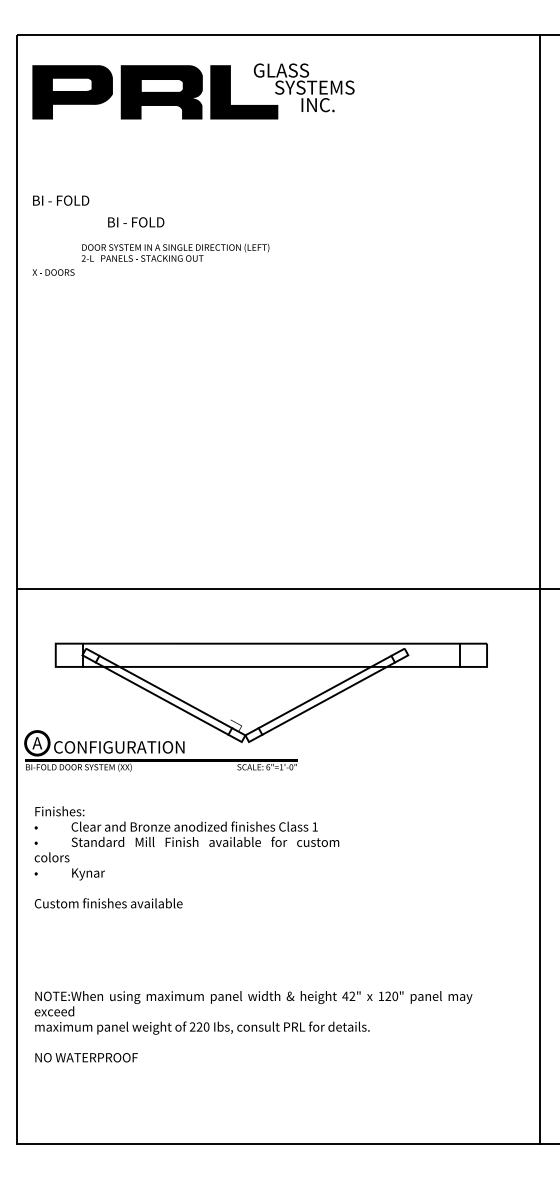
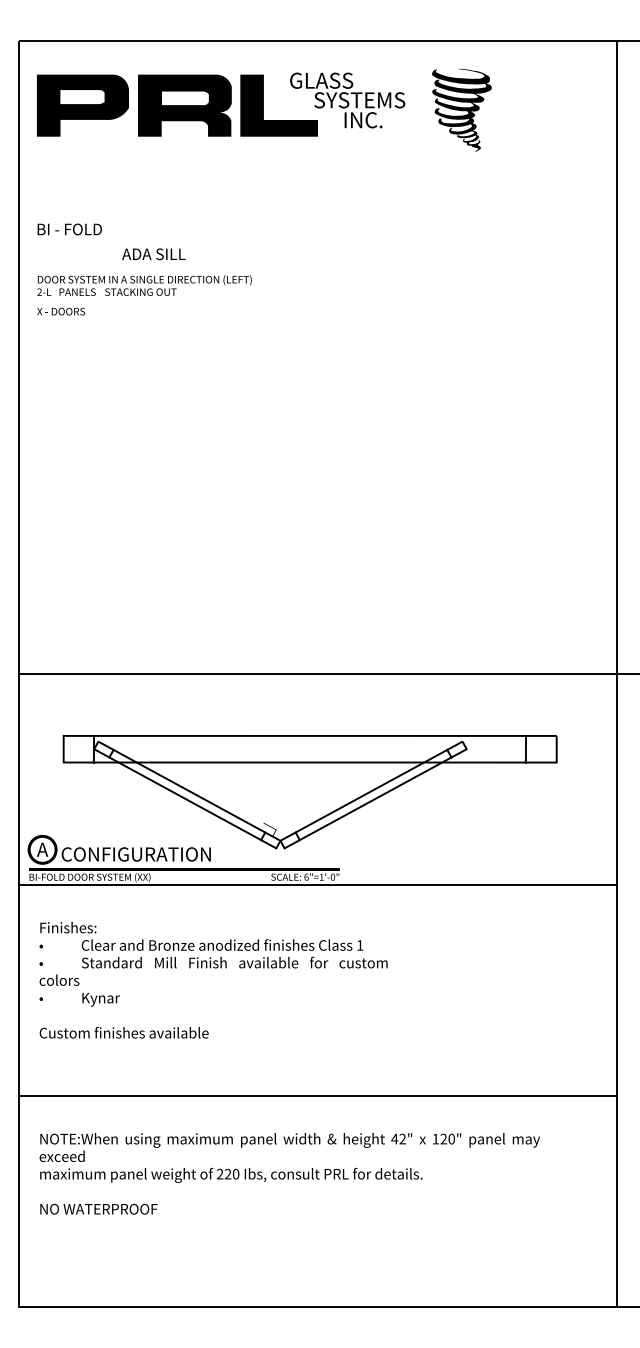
fill: (403, 96) -> (461, 110), added
text: (135, 222) -> (154, 254), BI - FOLD -> ADA SILL
text: (175, 252) -> (144, 285), moved
line: (277, 774) -> (317, 885), added
line: (277, 958) -> (317, 1095), added

